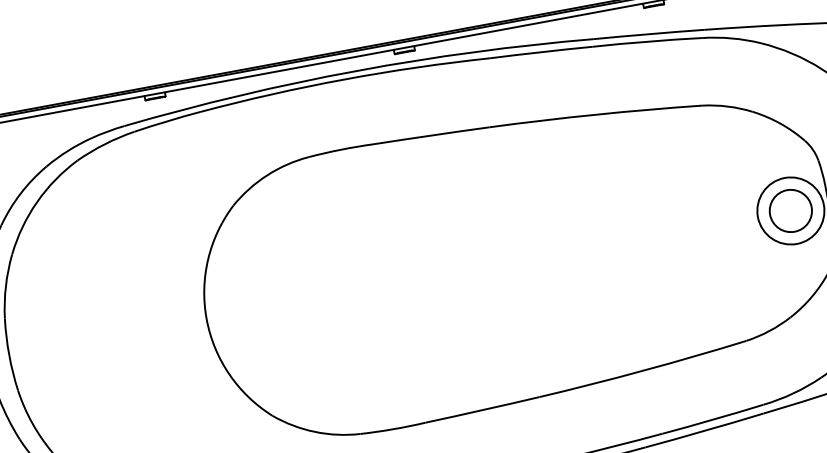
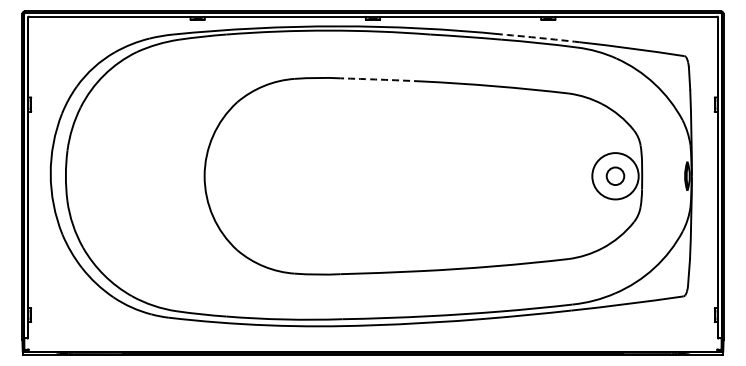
arc: (649, 34) -> (541, 38), solid -> dashed
arc: (431, 135) -> (380, 79), solid -> dashed
circle: (790, 209) -> (615, 175), size x0.6

